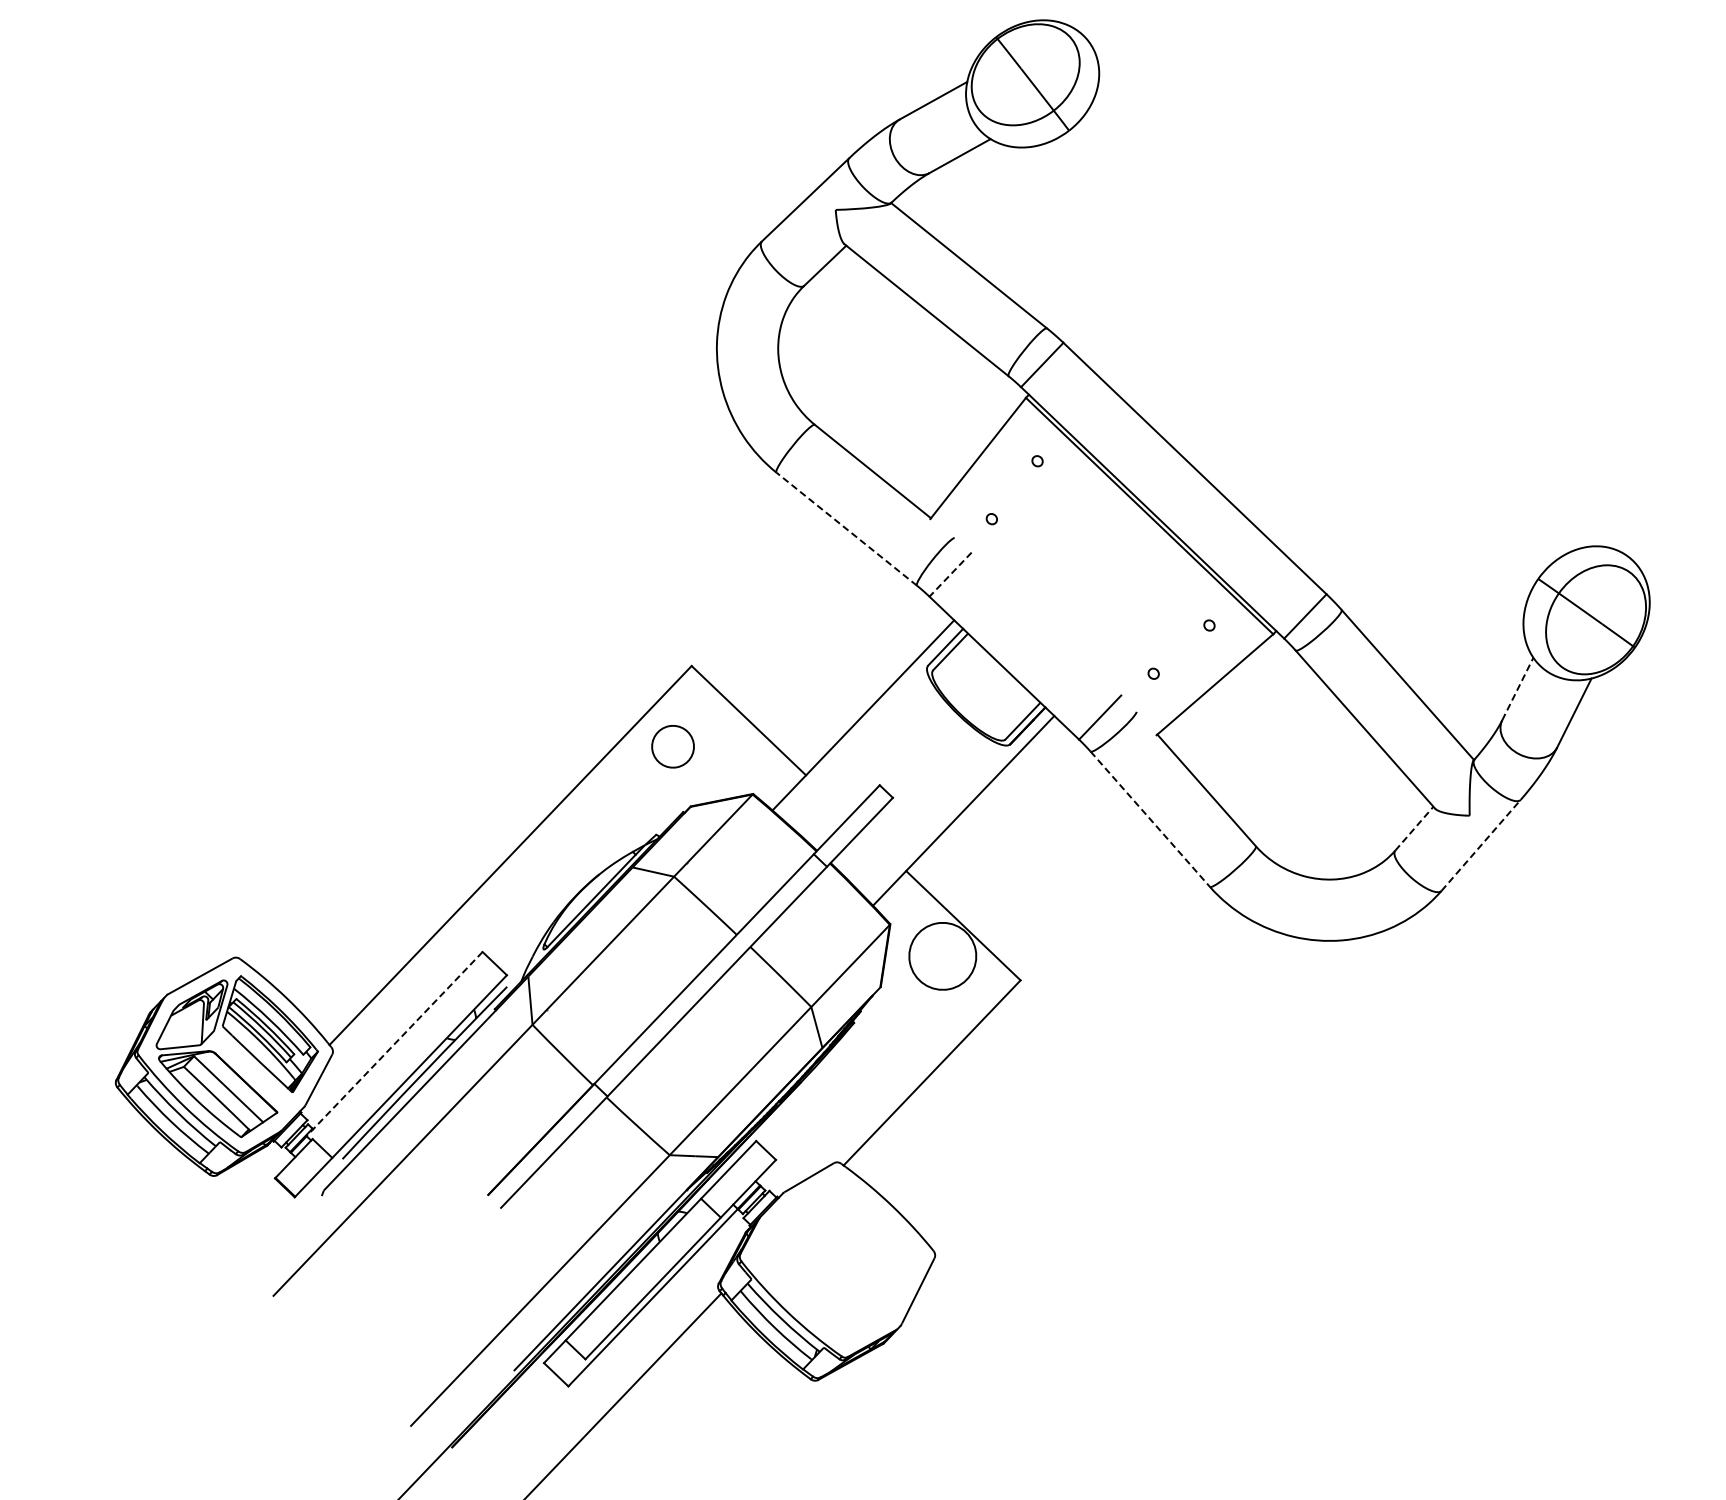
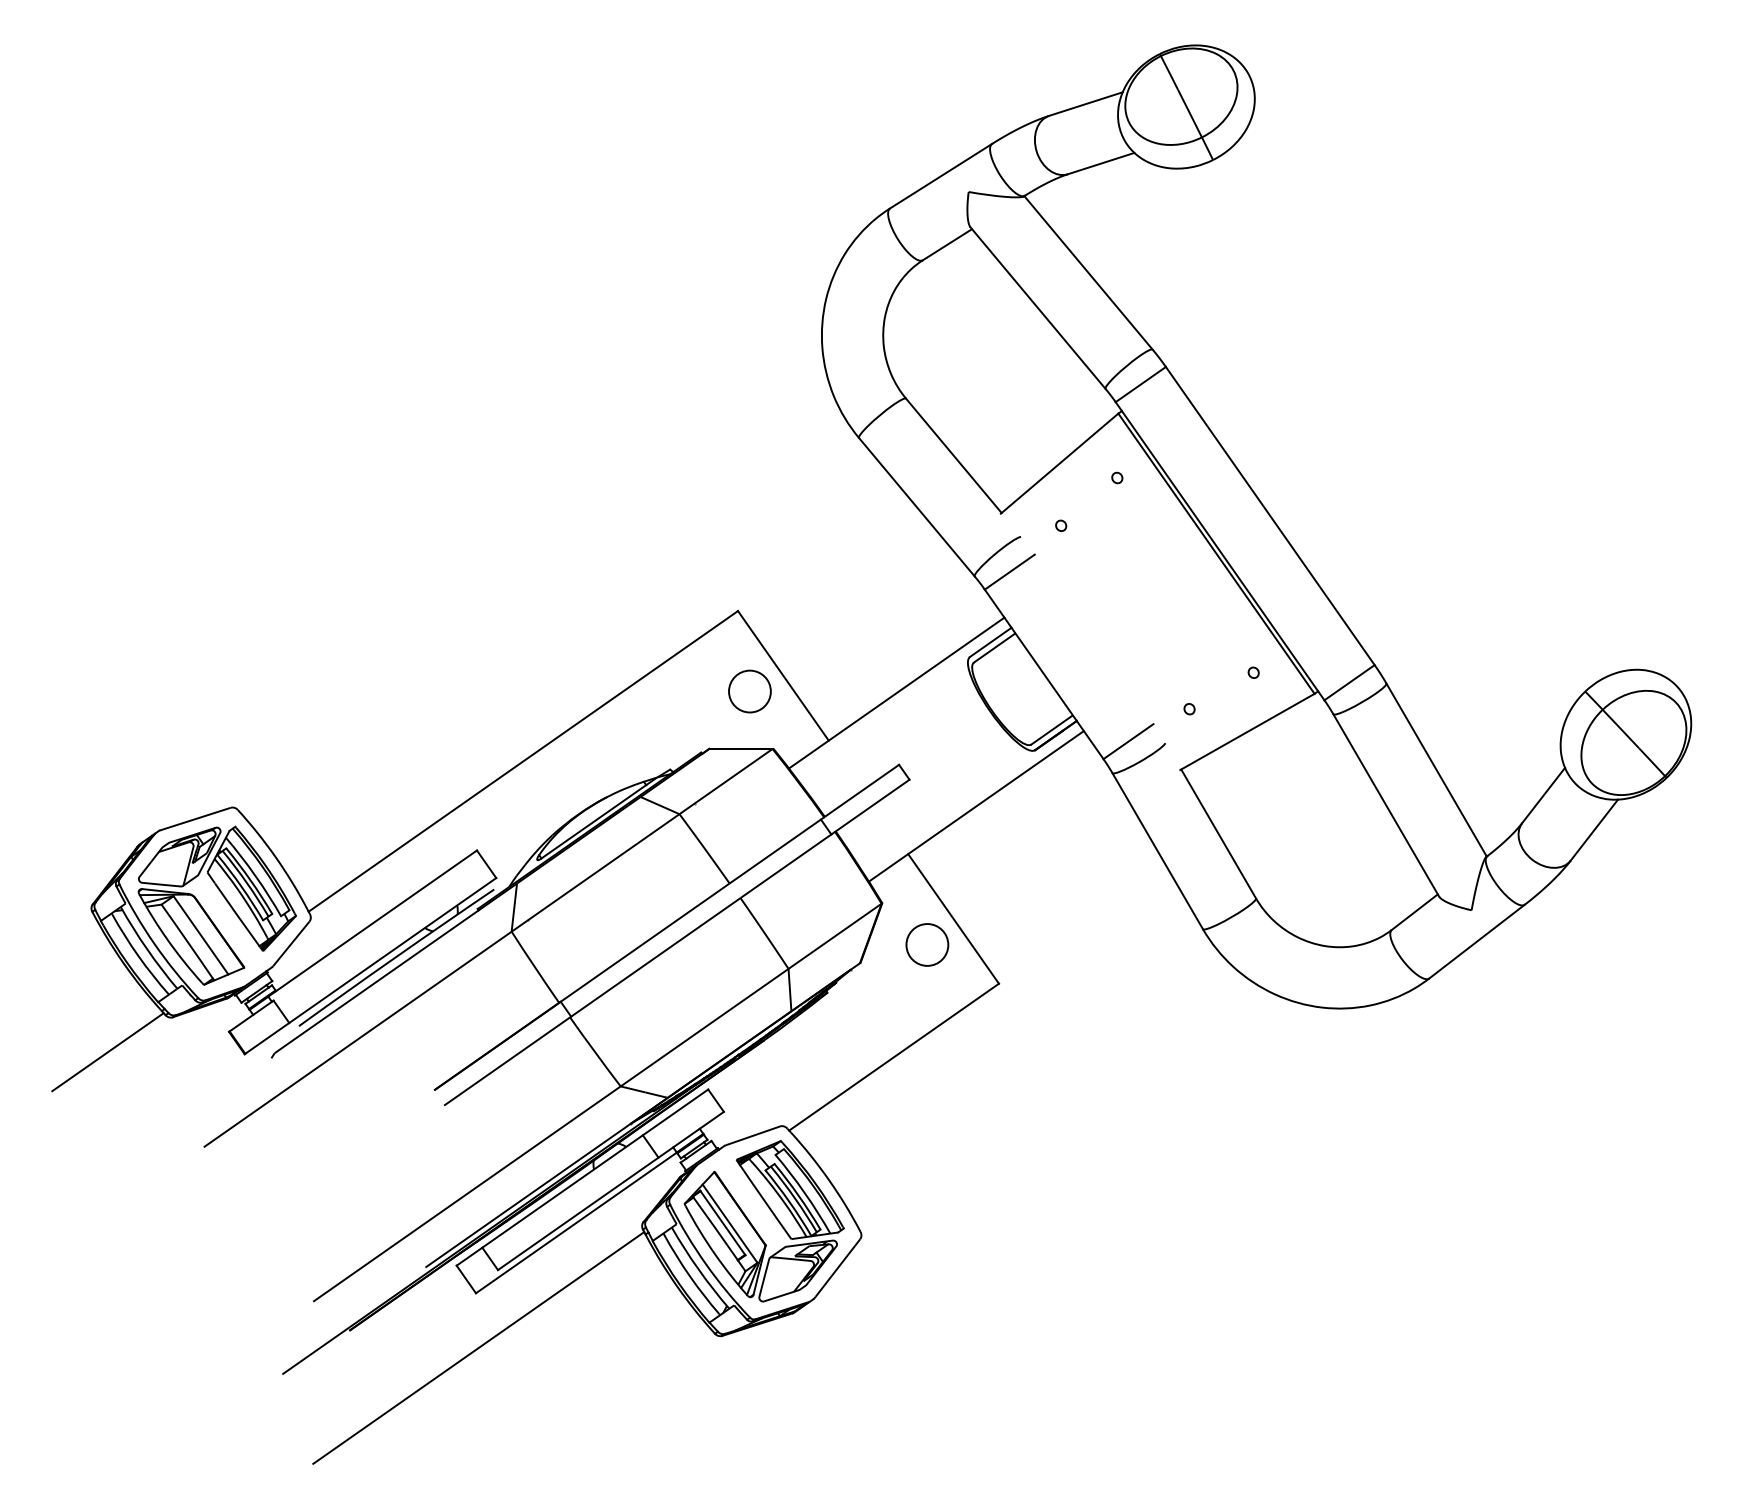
line: (846, 528) -> (916, 506), dashed -> solid
line: (950, 575) -> (1009, 572), dashed -> solid
line: (1517, 689) -> (1543, 795), dashed -> solid
circle: (672, 746) -> (749, 691), moved
line: (1150, 819) -> (1157, 851), dashed -> solid
line: (1414, 827) -> (1415, 911), dashed -> solid
line: (1481, 845) -> (1477, 941), dashed -> solid
circle: (942, 955) -> (927, 944), size x0.62
line: (394, 1044) -> (372, 923), dashed -> solid
line: (159, 1222) -> (107, 1052), added
part: (829, 1268) -> (755, 1228), added

